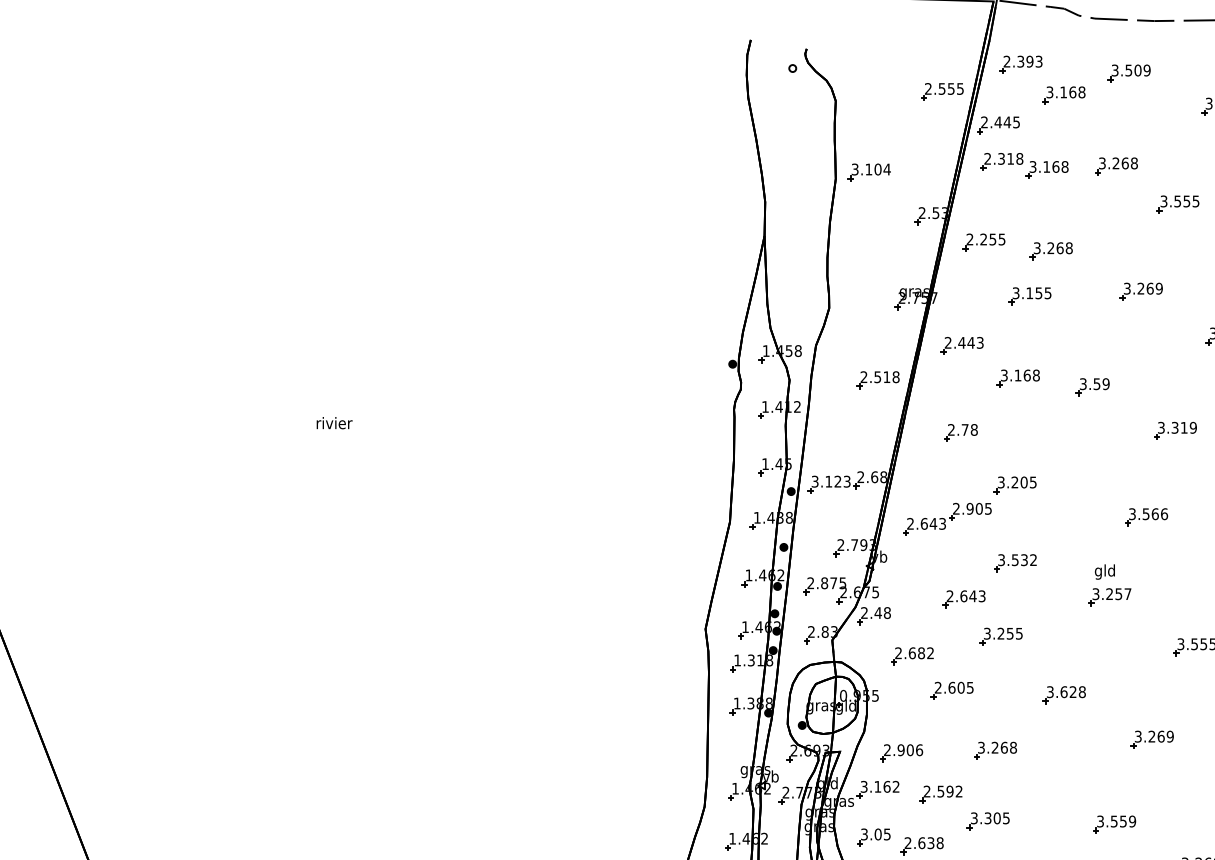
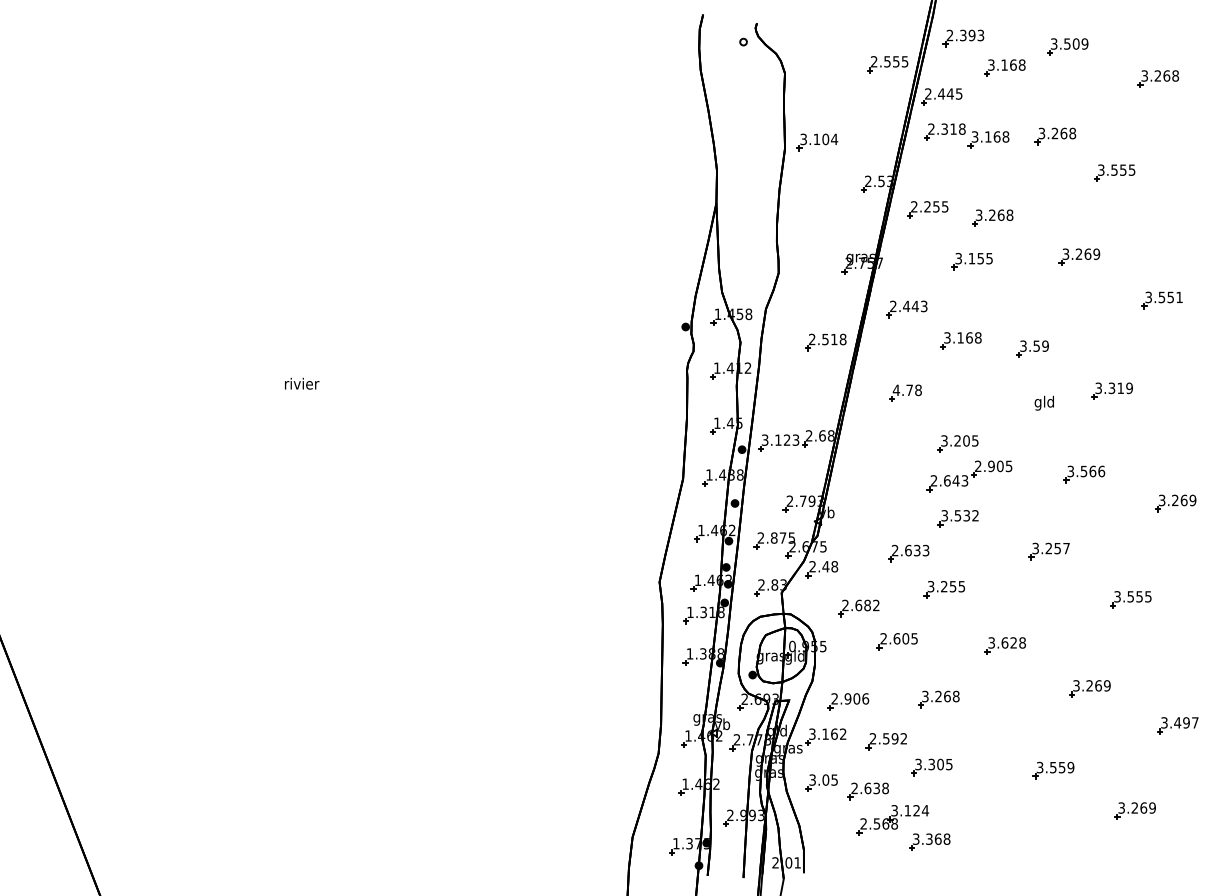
text: (951, 429) -> (896, 389), 2.78 -> 4.78
part: (947, 519) -> (969, 476), moved
text: (1104, 571) -> (1043, 402), moved
text: (972, 596) -> (916, 550), 2.643 -> 2.633

